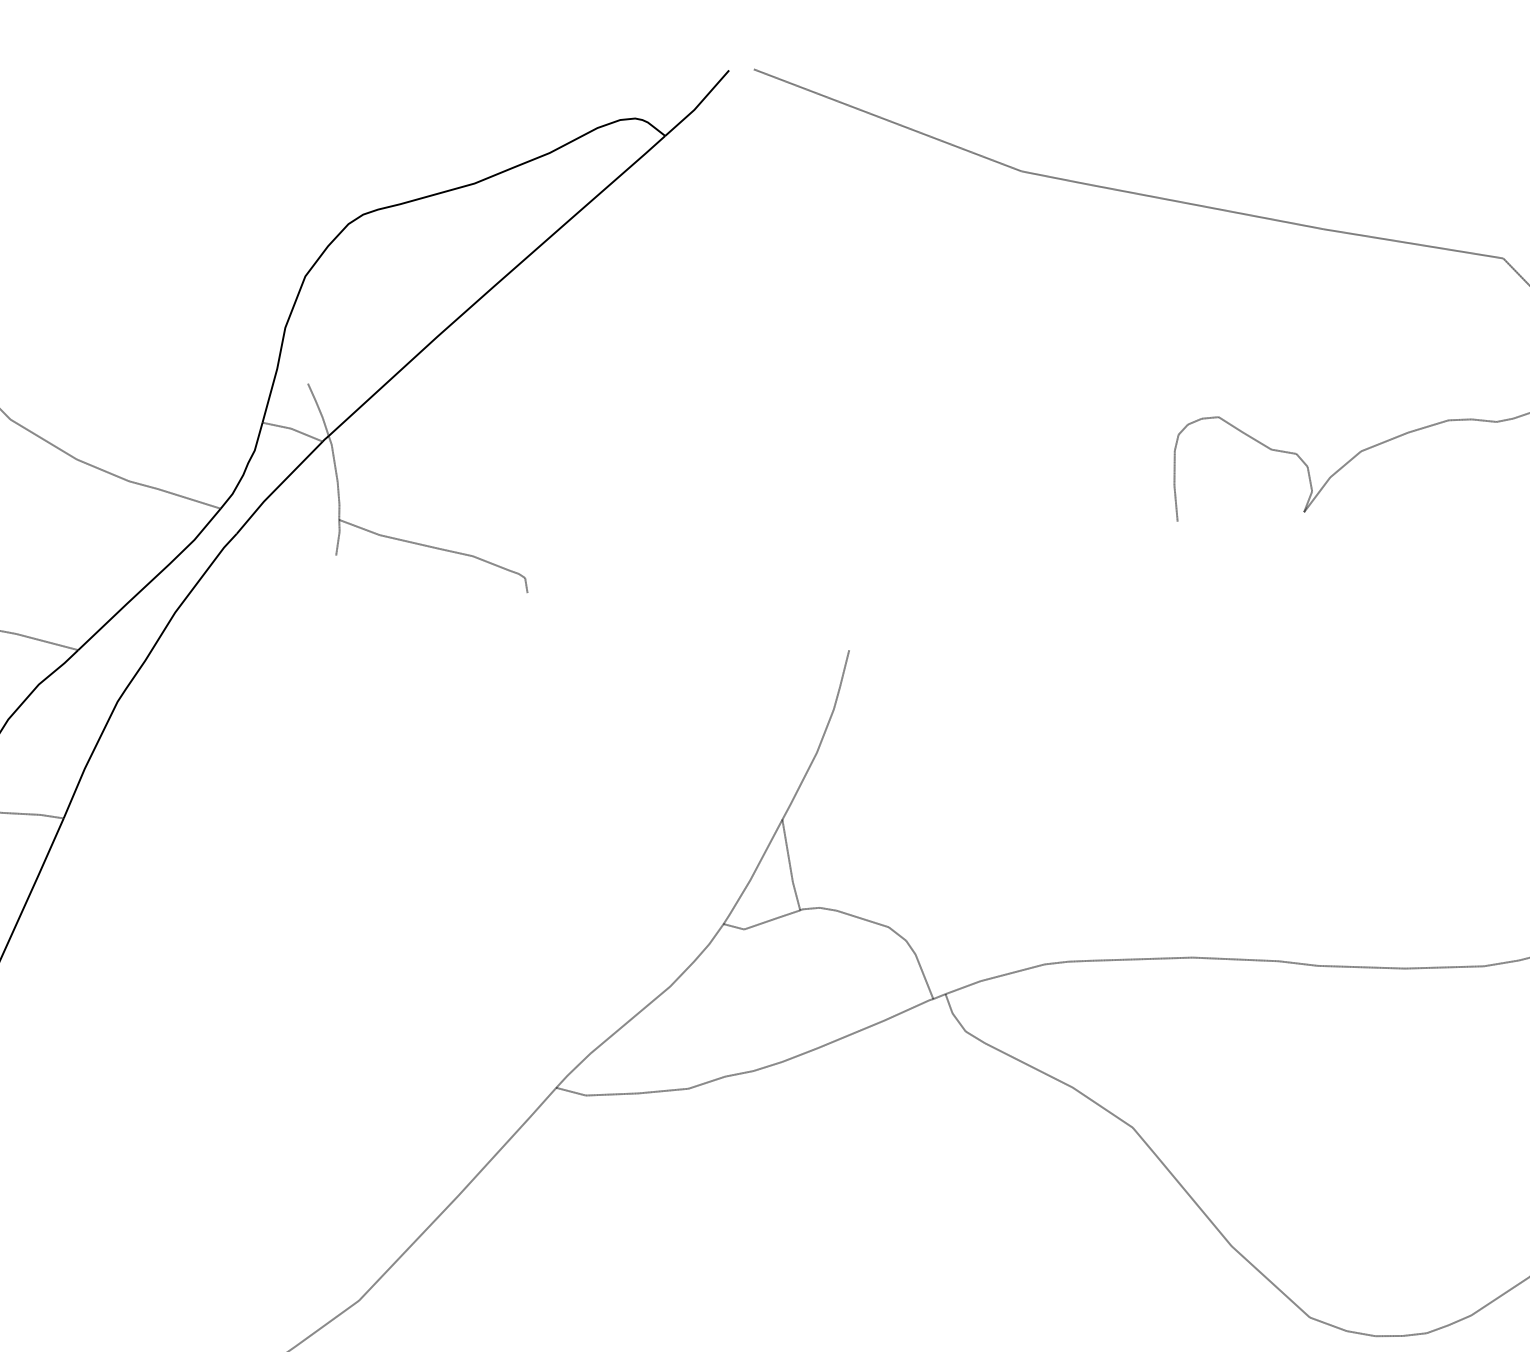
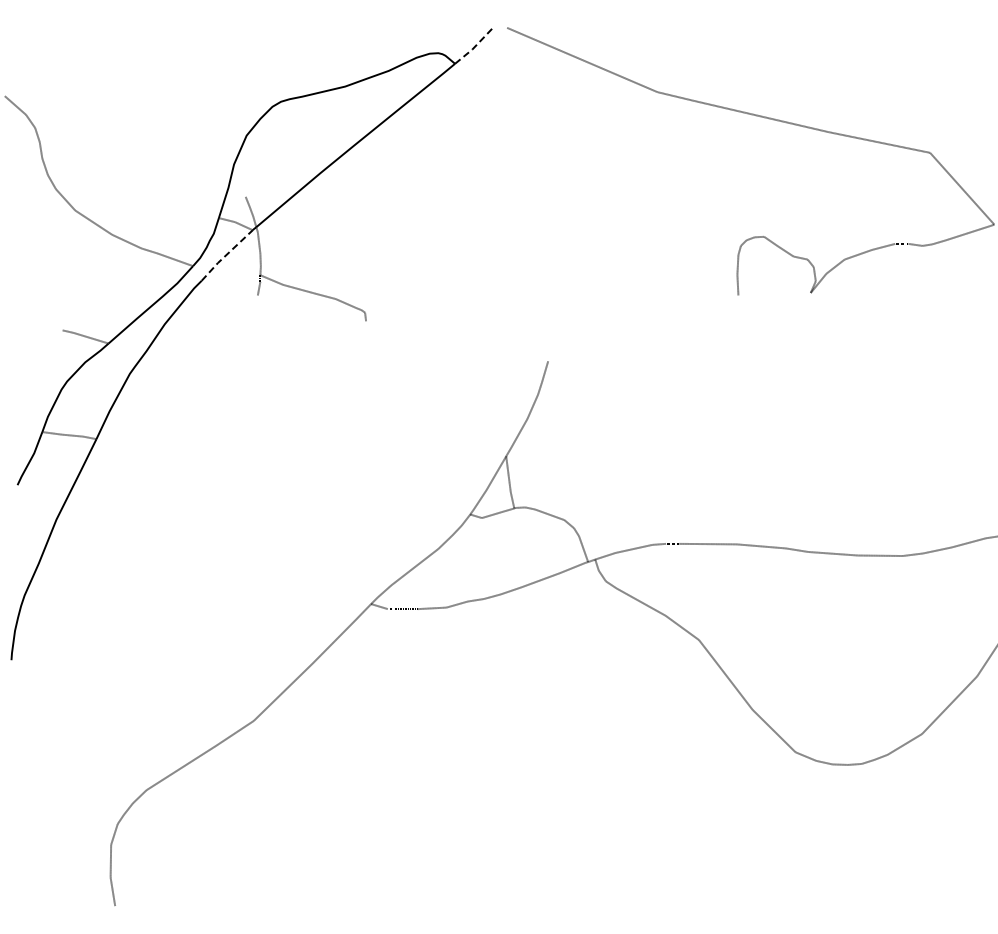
line: (698, 104) -> (474, 46), solid -> dashed
line: (278, 485) -> (226, 254), solid -> dashed

